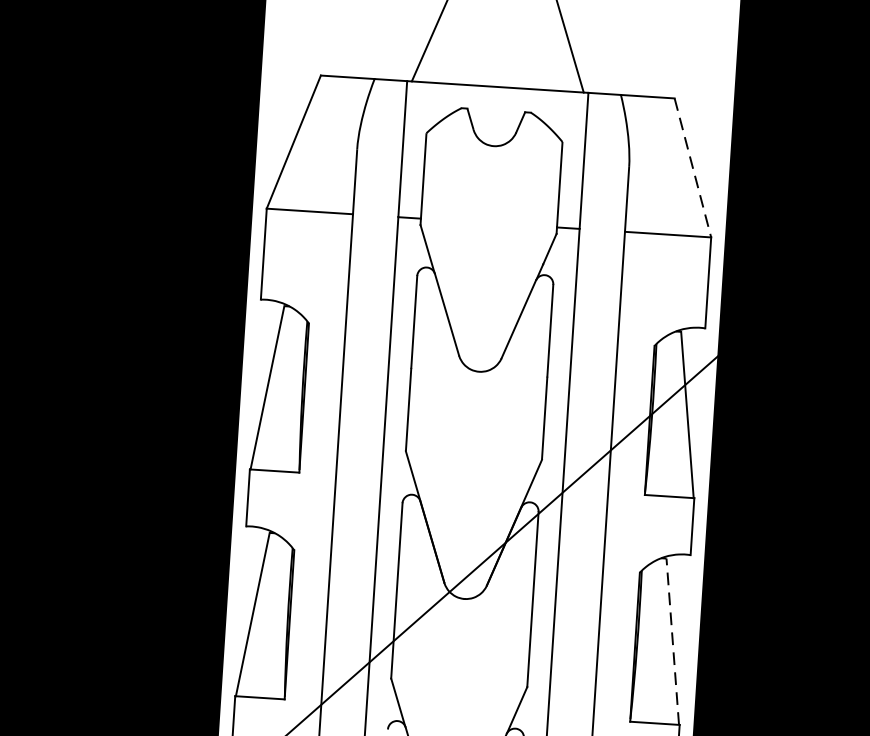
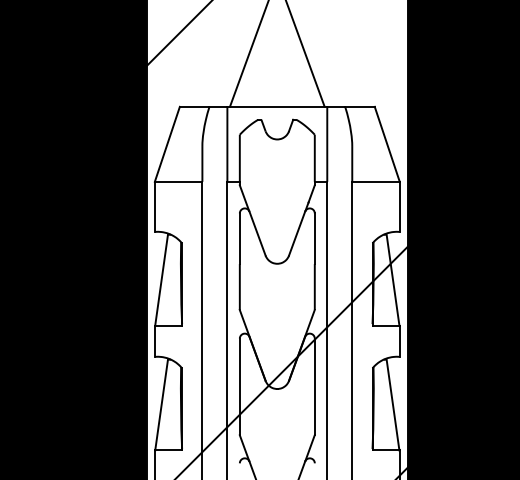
line: (693, 168) -> (387, 144), dashed -> solid
line: (673, 642) -> (393, 405), dashed -> solid

